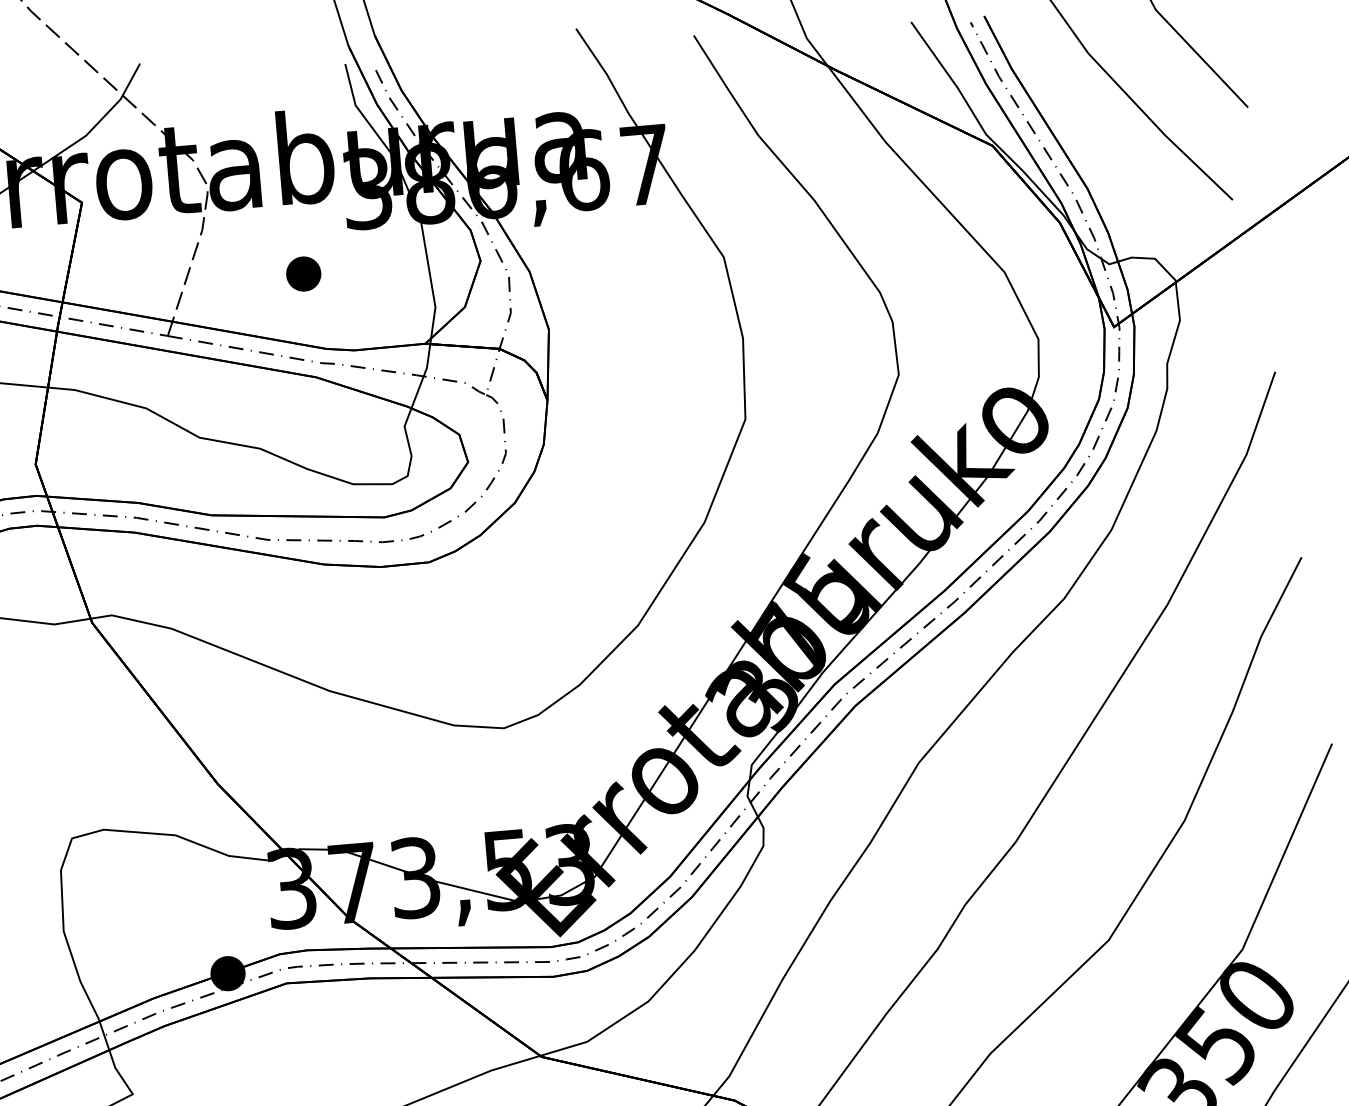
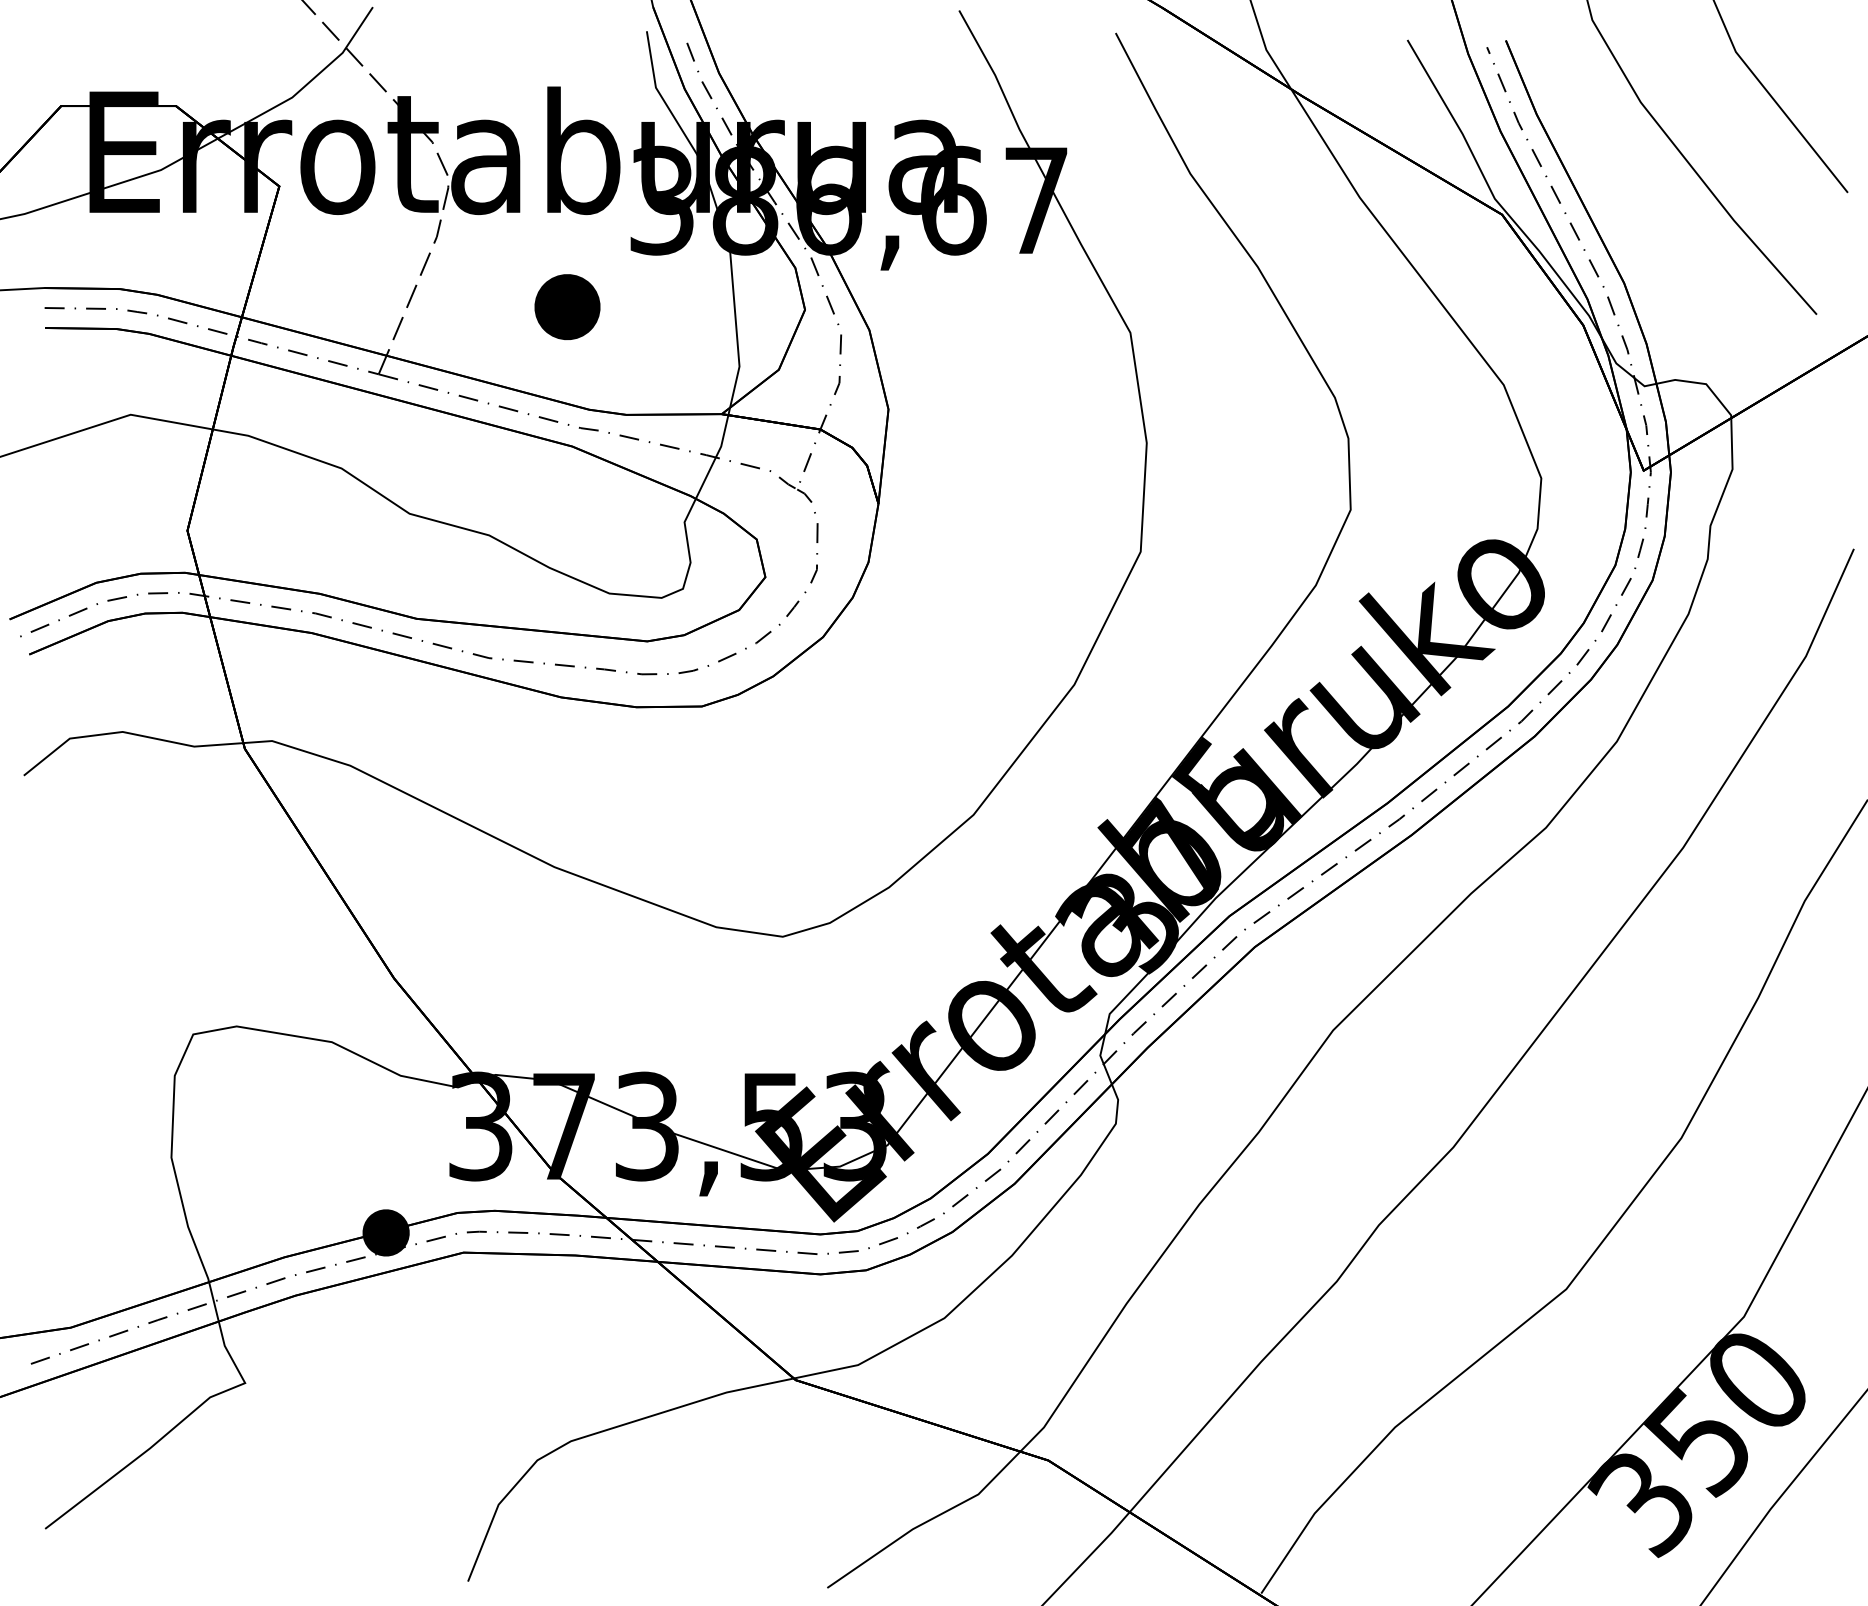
part: (303, 273) -> (566, 306), size x1.4

